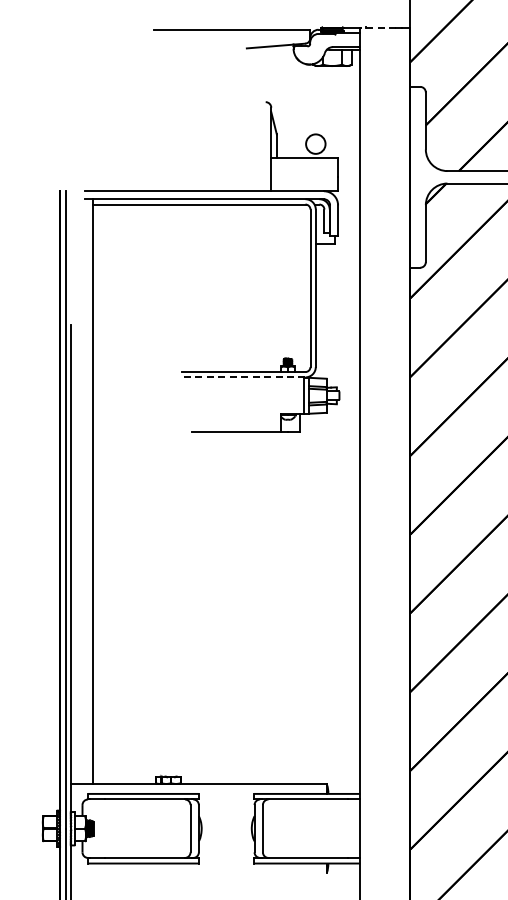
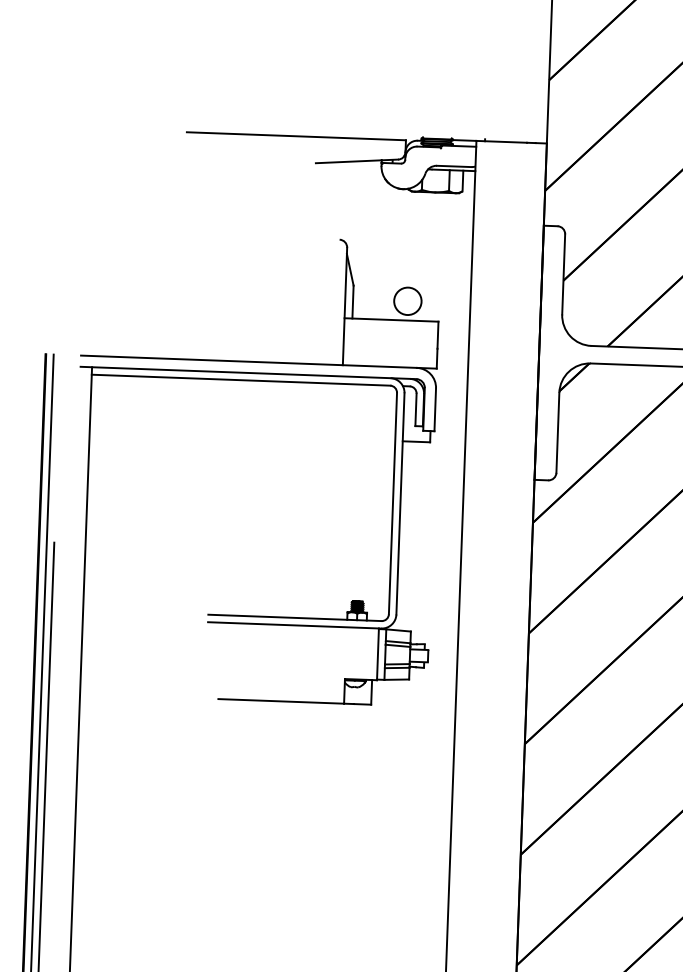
line: (378, 28) -> (501, 142), dashed -> solid
line: (243, 377) -> (294, 625), dashed -> solid

